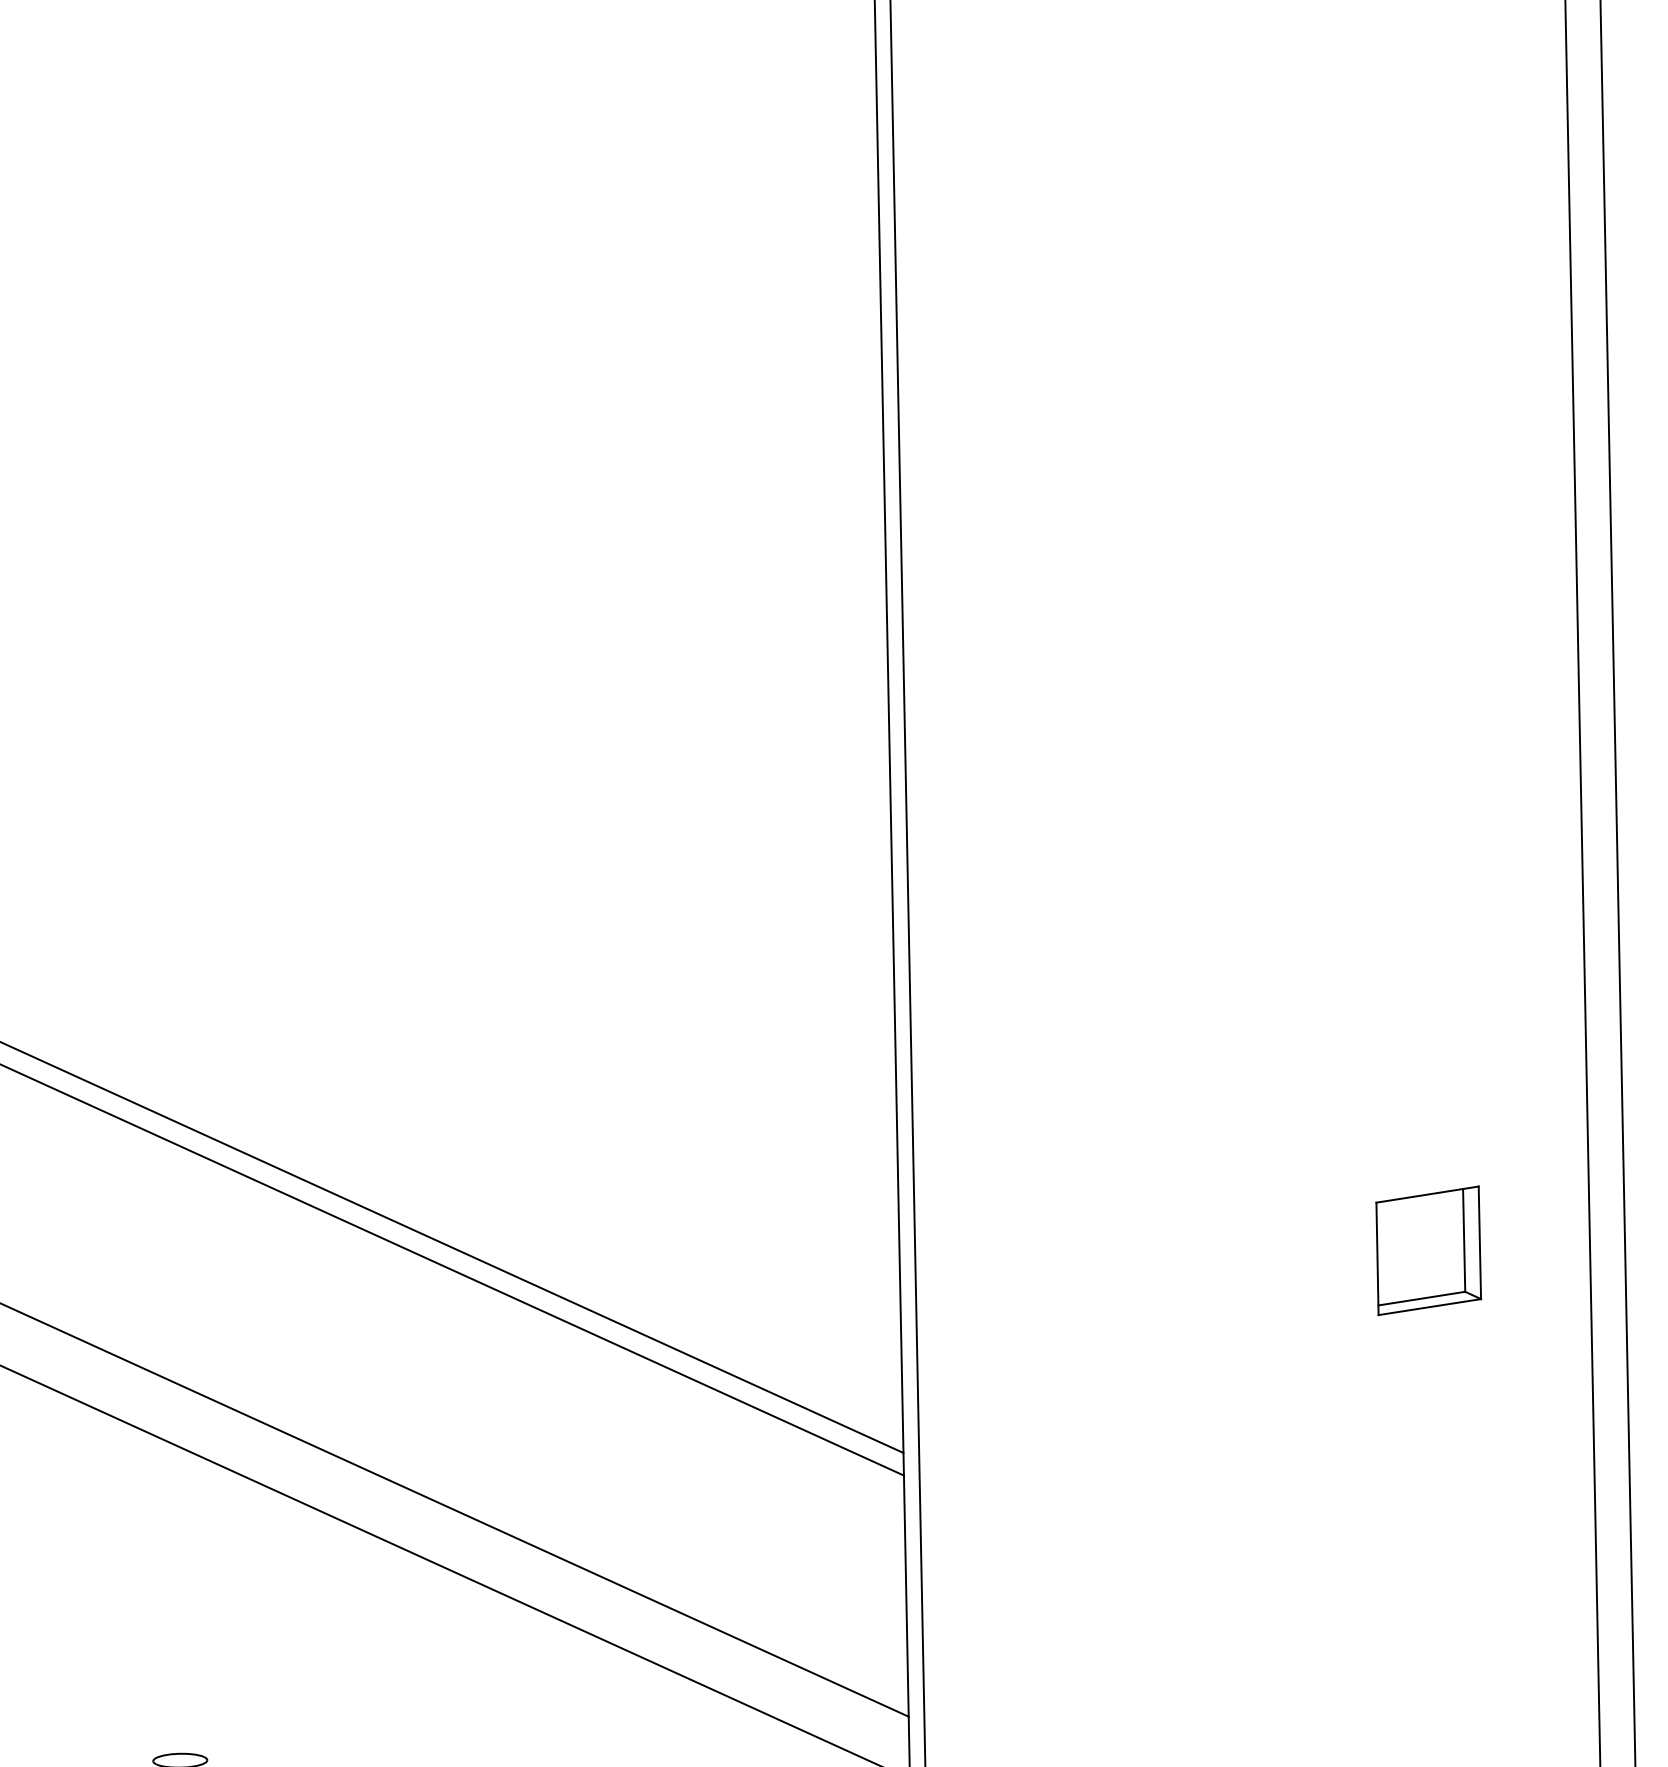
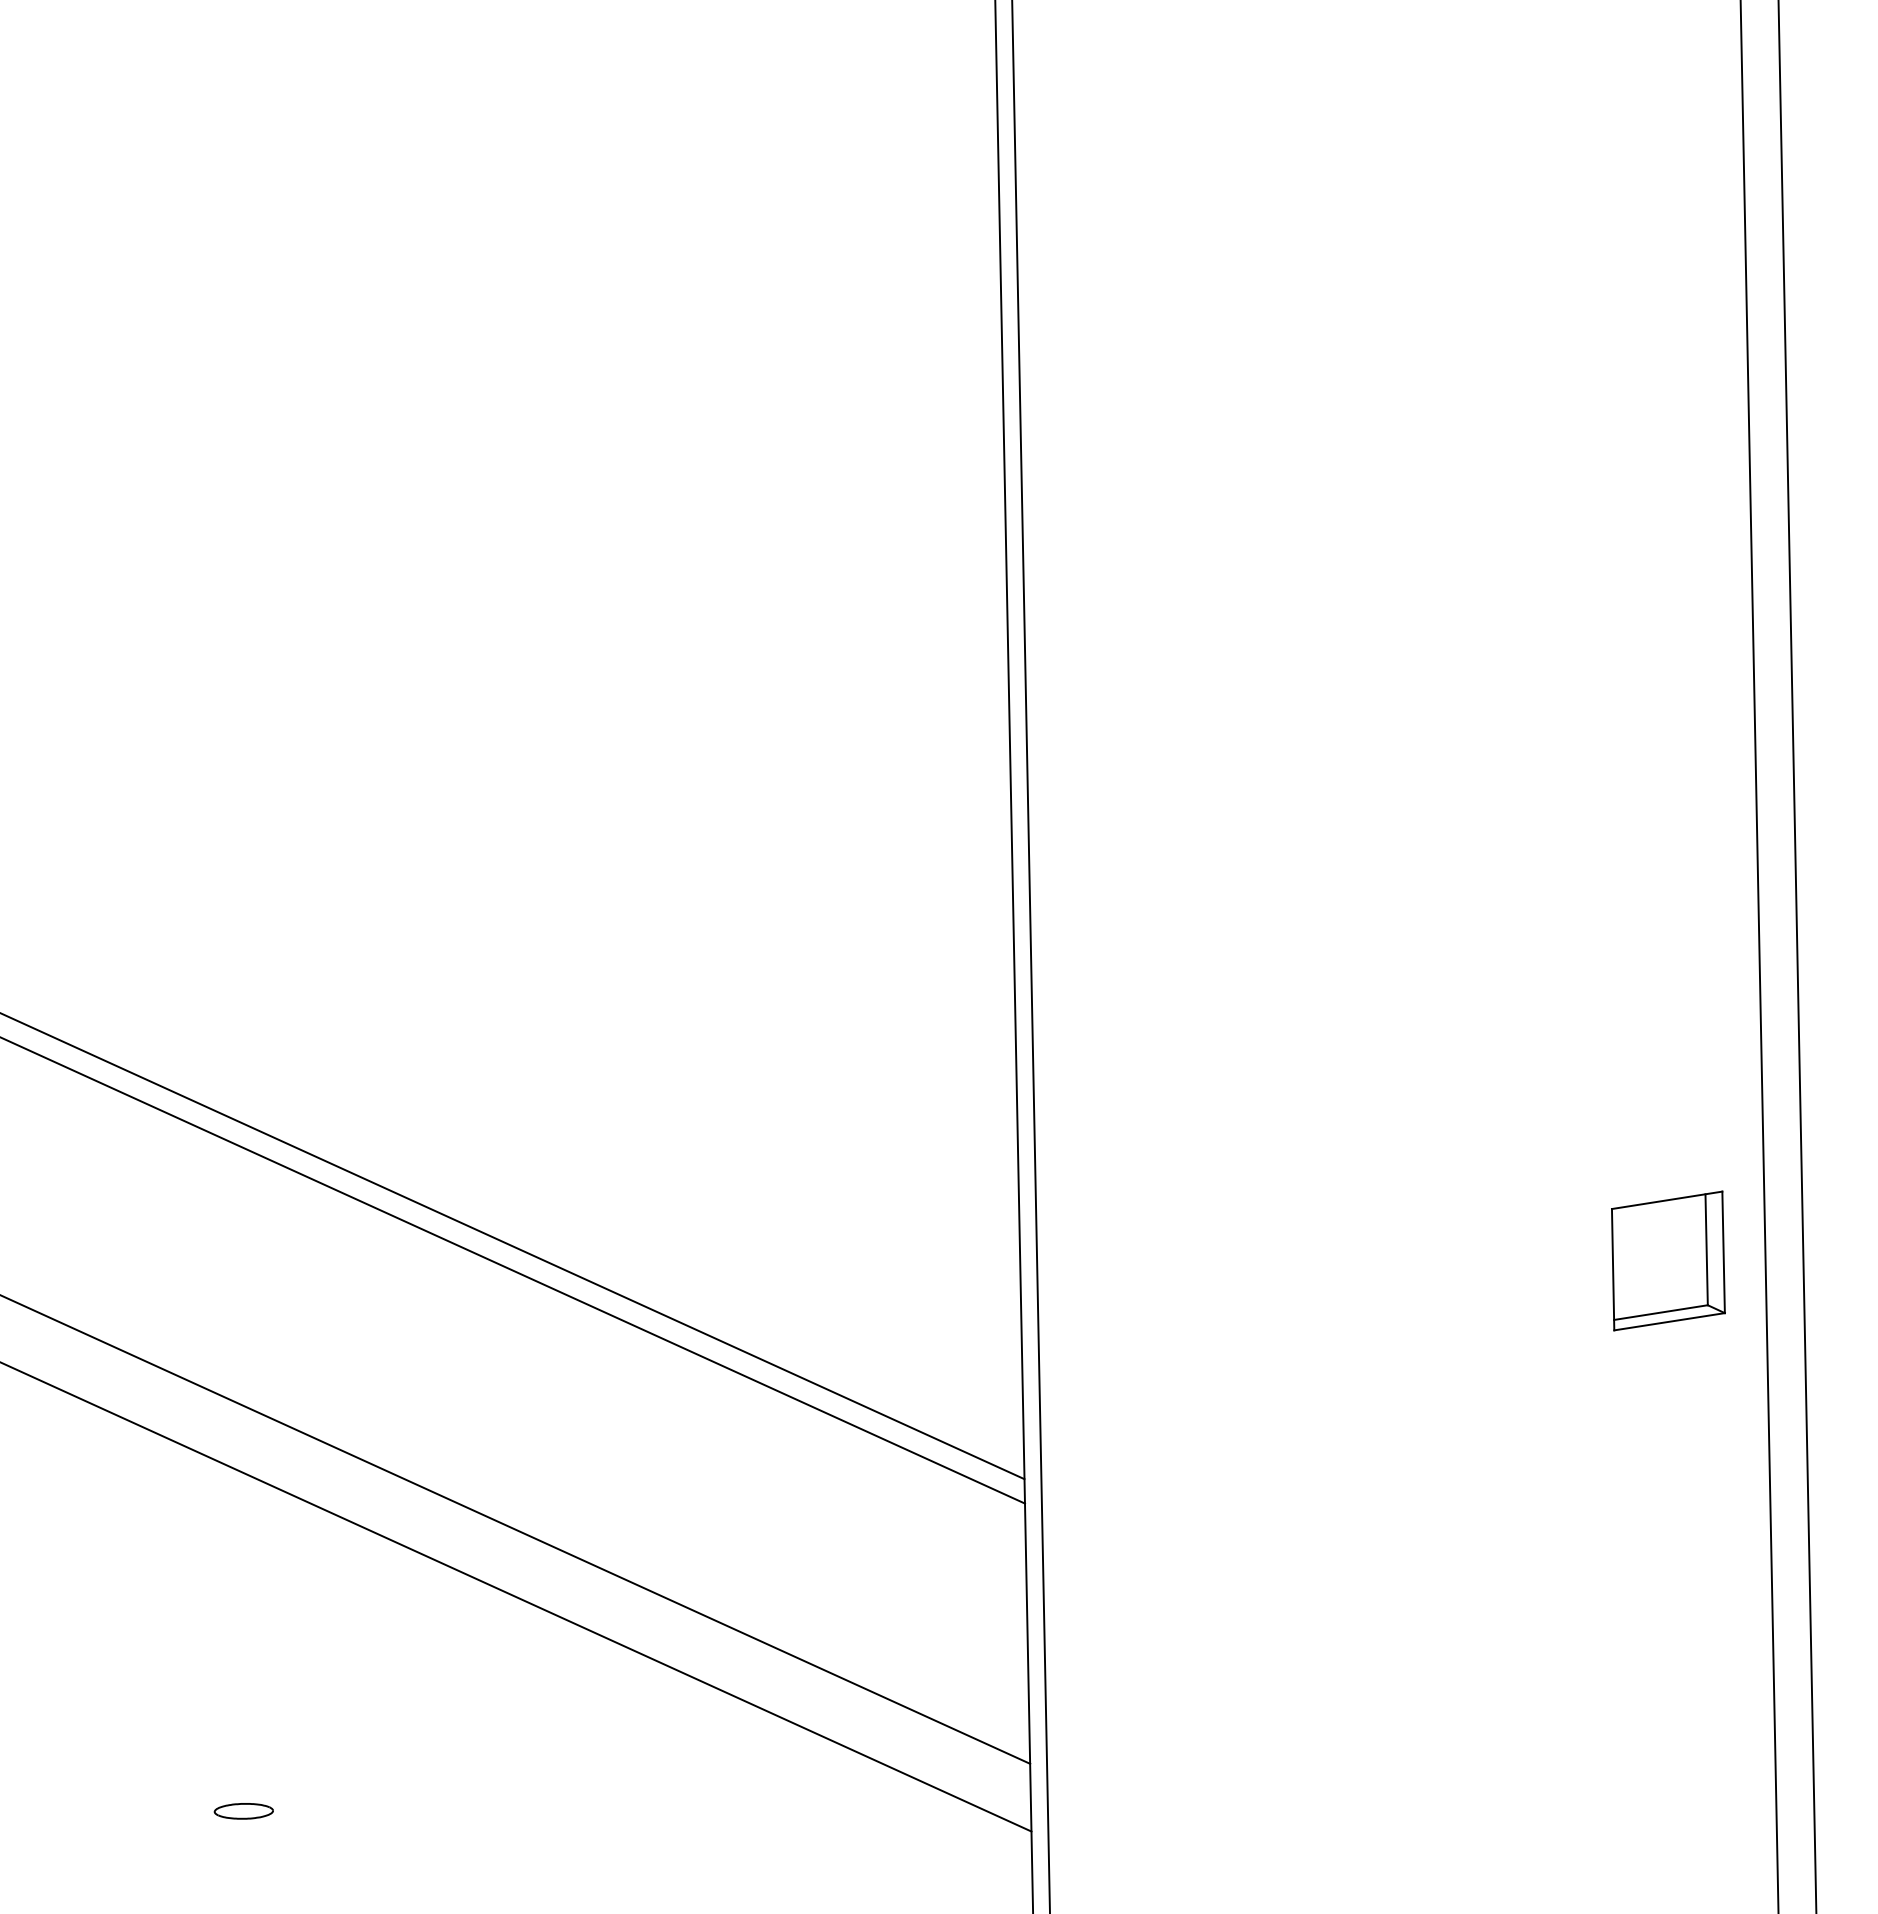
part: (1428, 1250) -> (1668, 1260), moved

